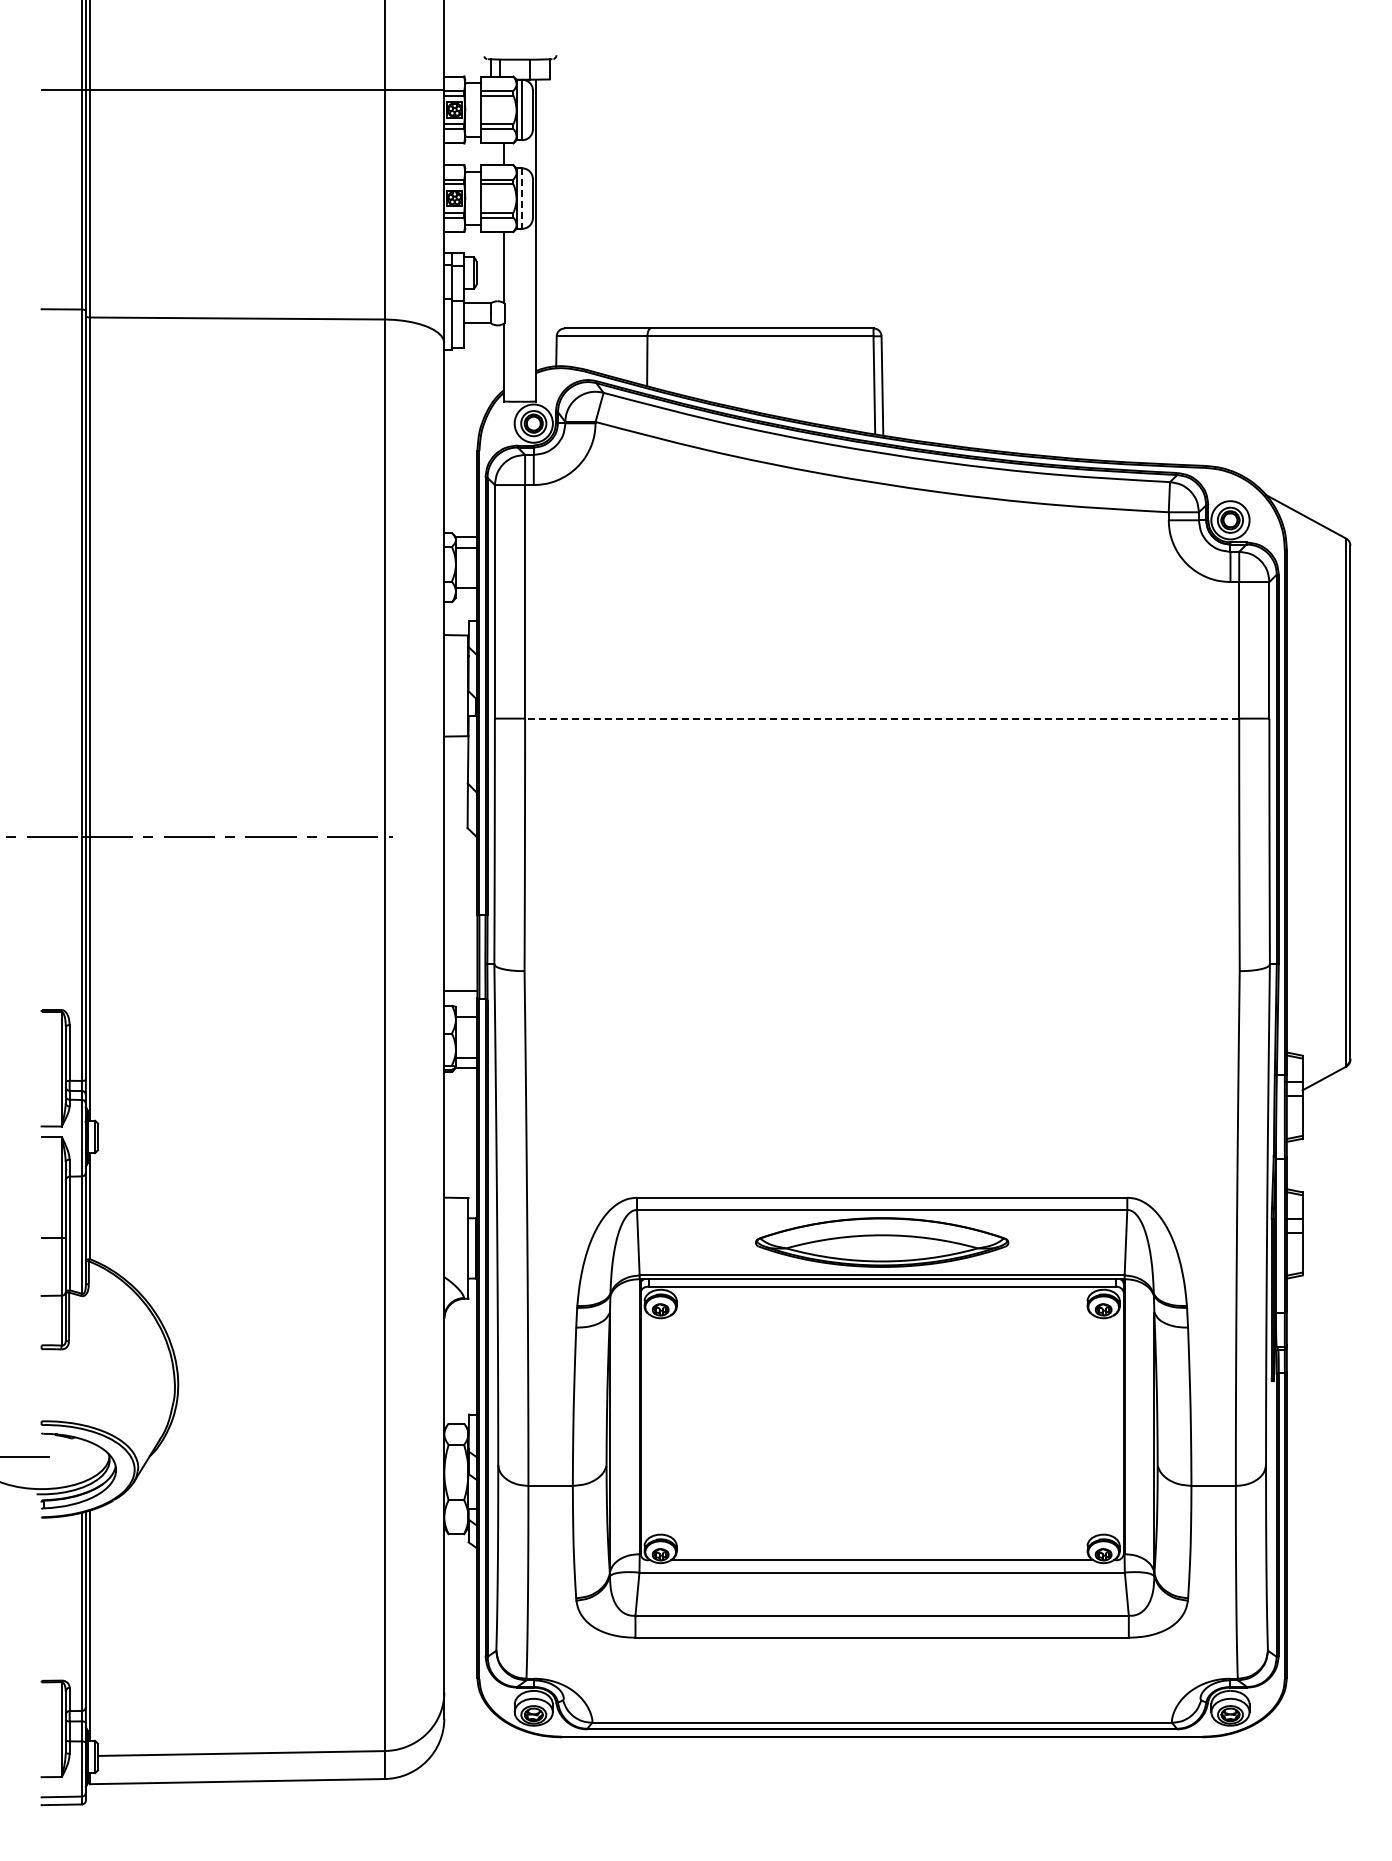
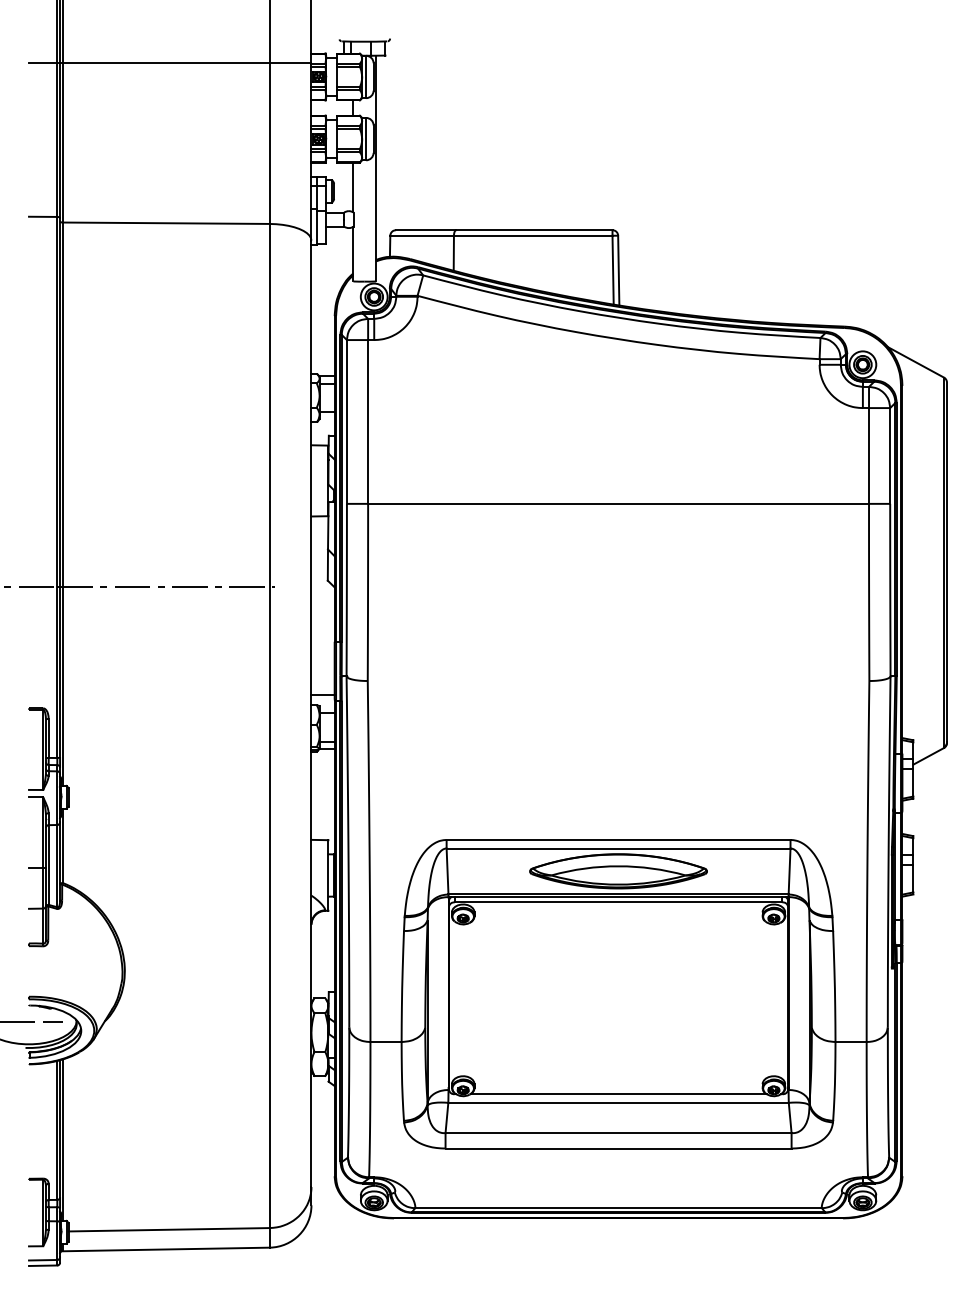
line: (522, 199) -> (366, 139), dashed -> solid
line: (881, 718) -> (618, 503), dashed -> solid
line: (75, 1456) -> (52, 1021), added

